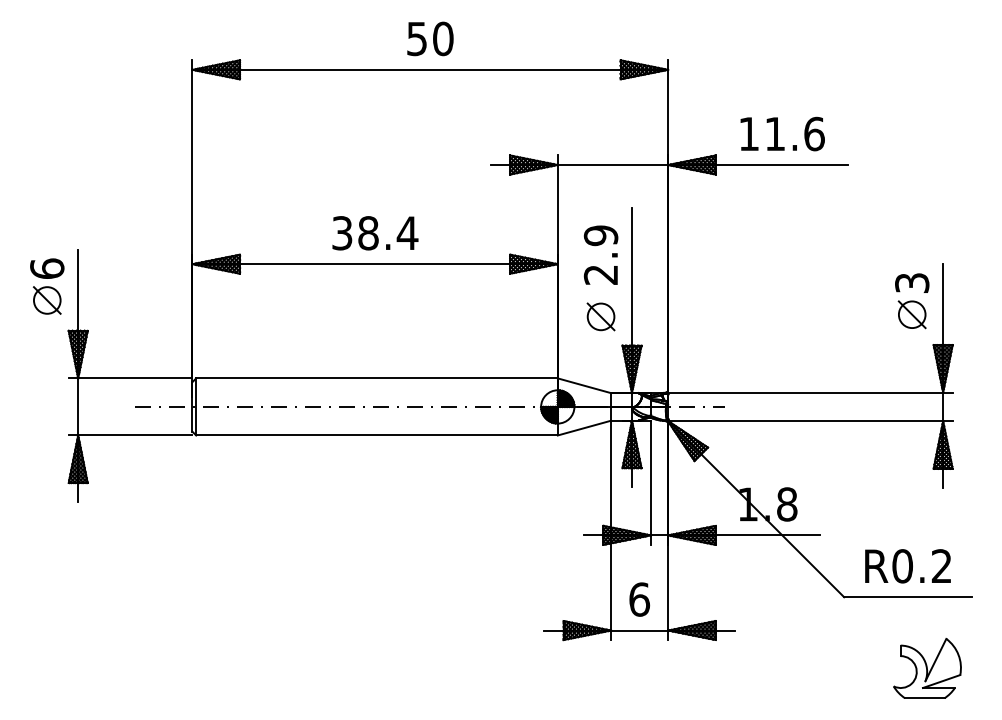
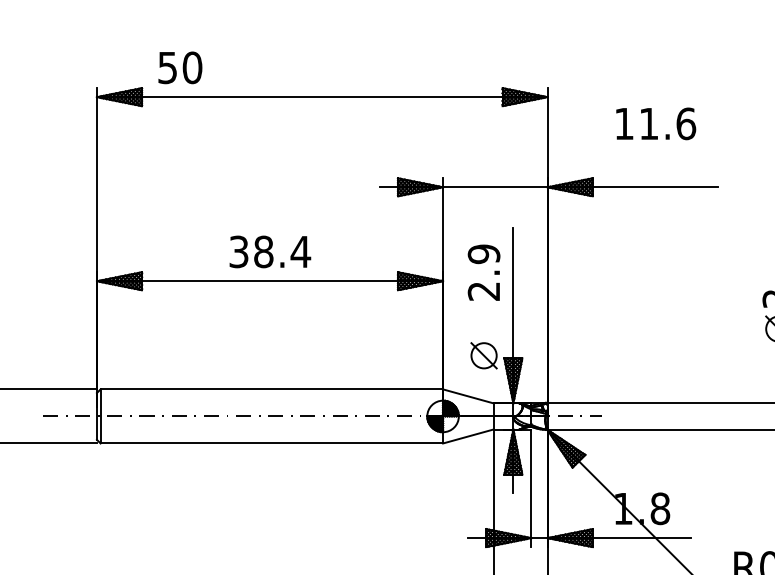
text: (430, 38) -> (180, 67), moved
text: (782, 133) -> (655, 123), moved
part: (600, 316) -> (483, 355), moved

